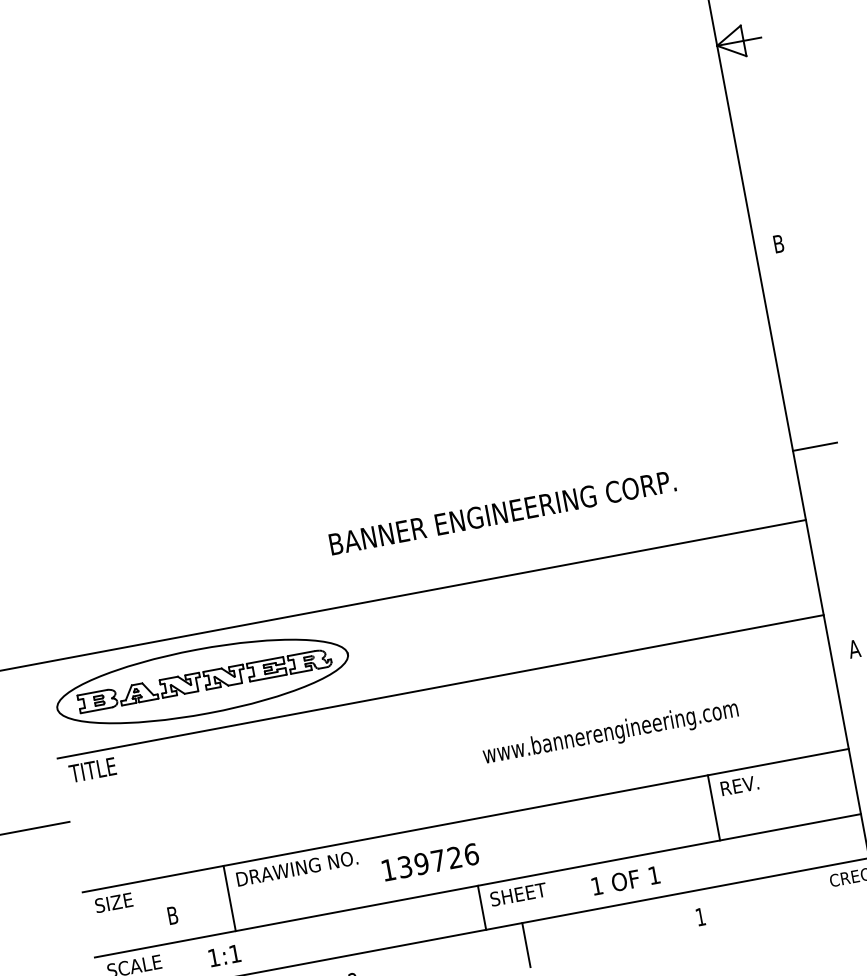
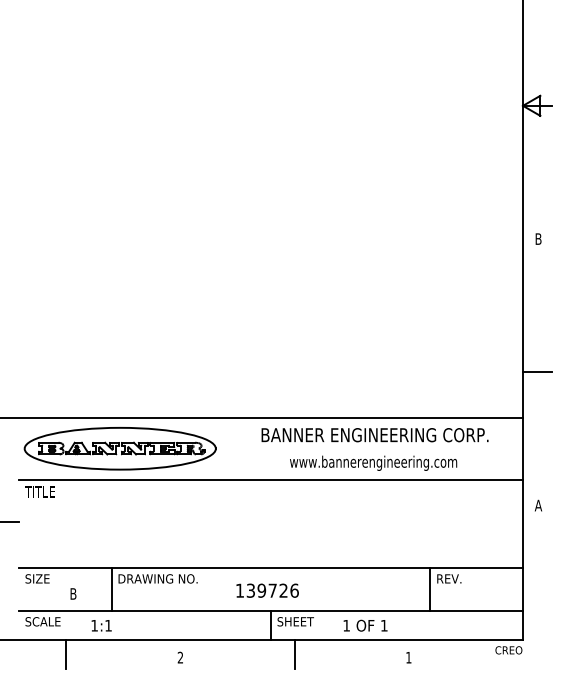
text: (501, 513) -> (374, 435), moved
text: (610, 732) -> (373, 462), moved
text: (430, 861) -> (267, 590), moved

